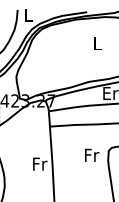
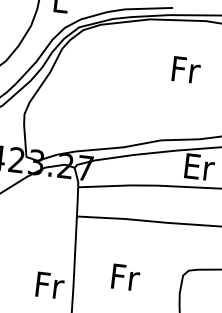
text: (97, 43) -> (185, 69), L -> Fr
text: (92, 154) -> (126, 275), moved

